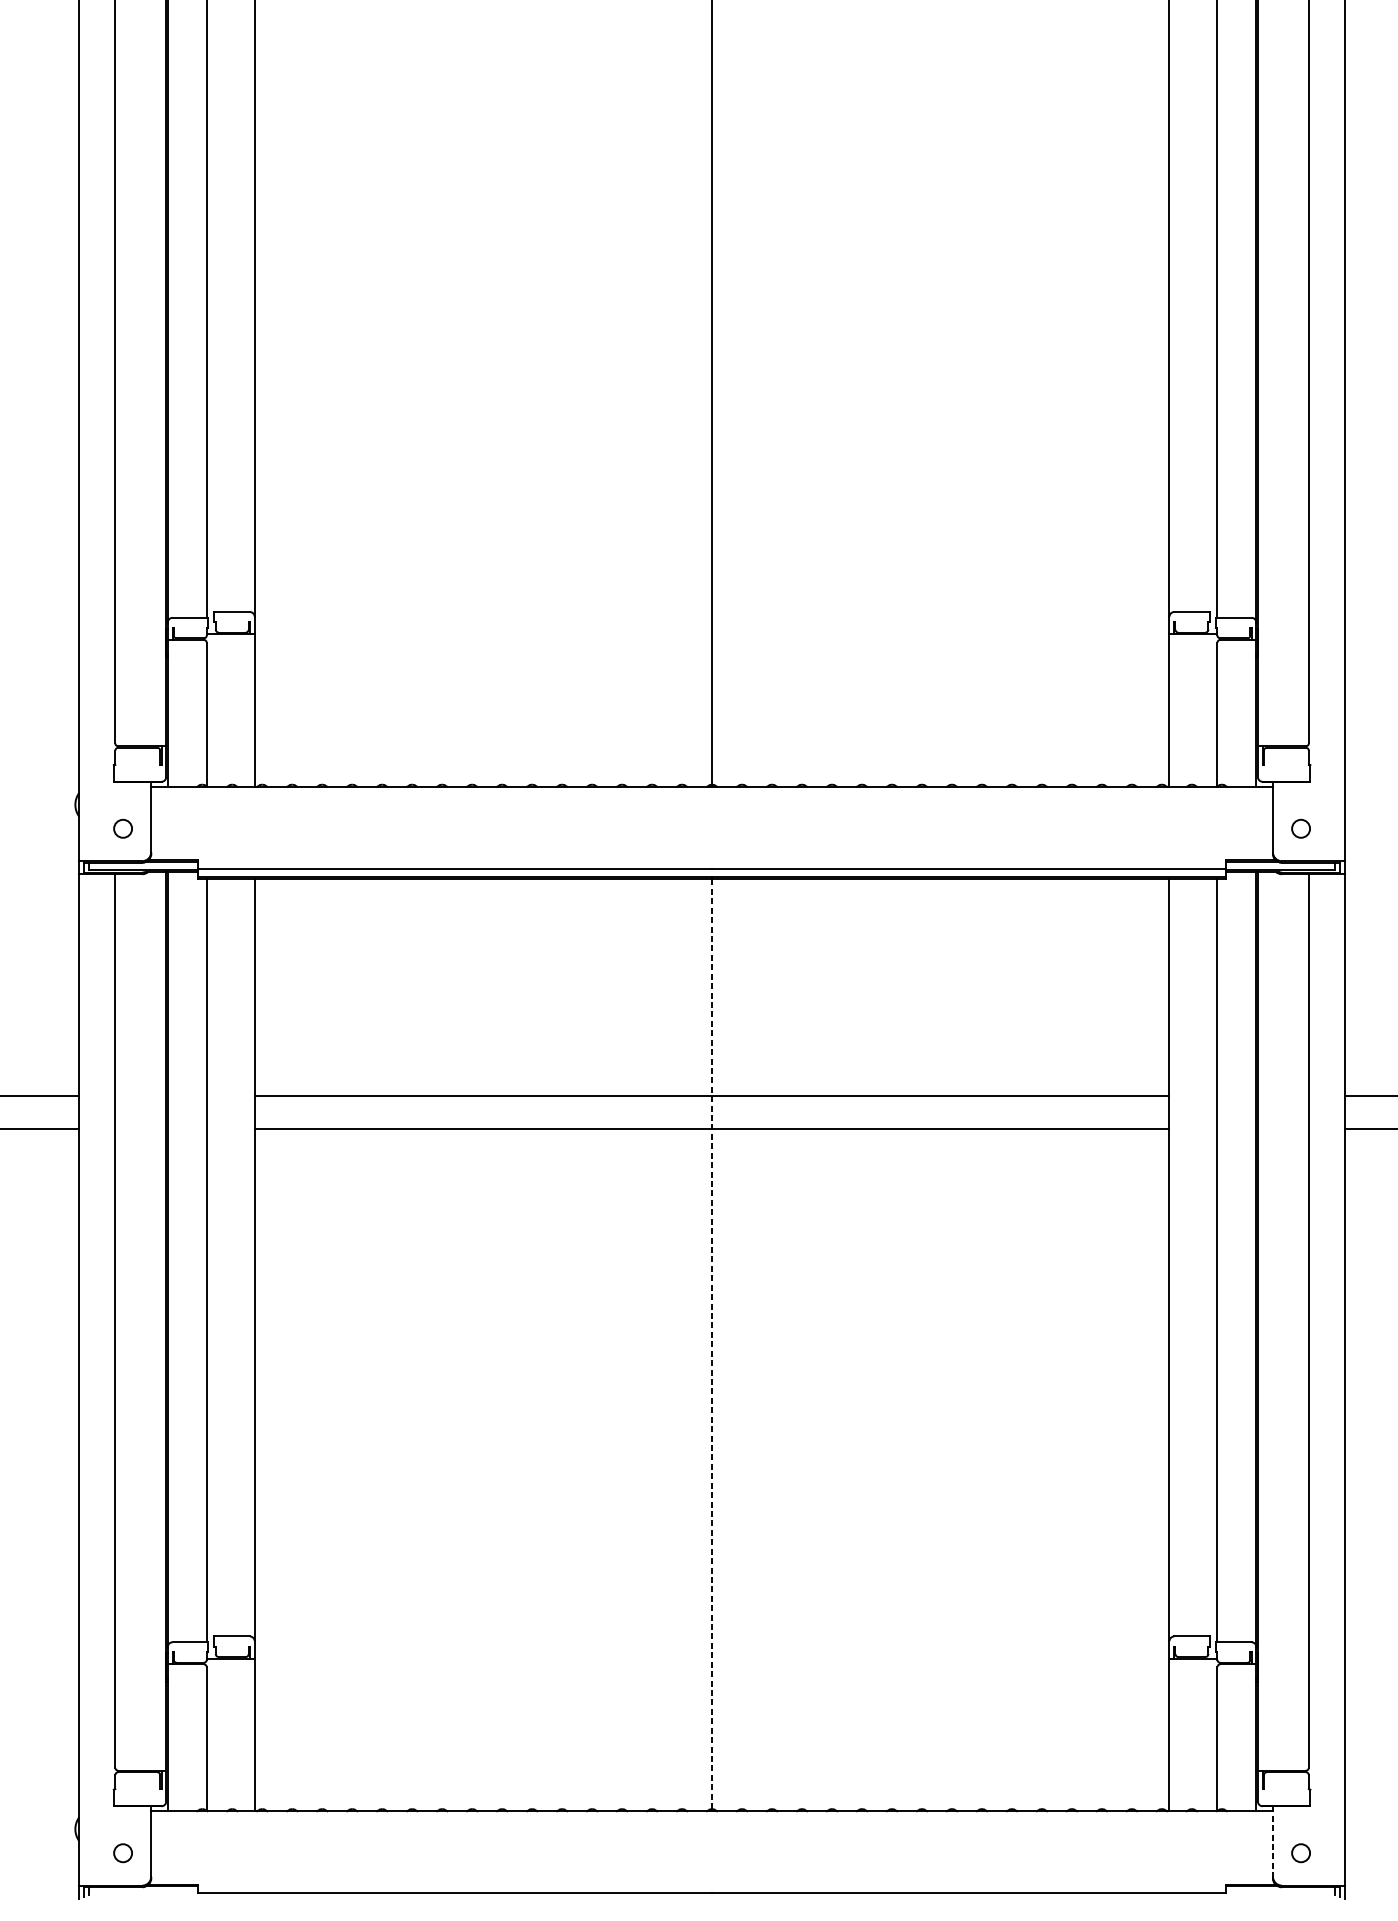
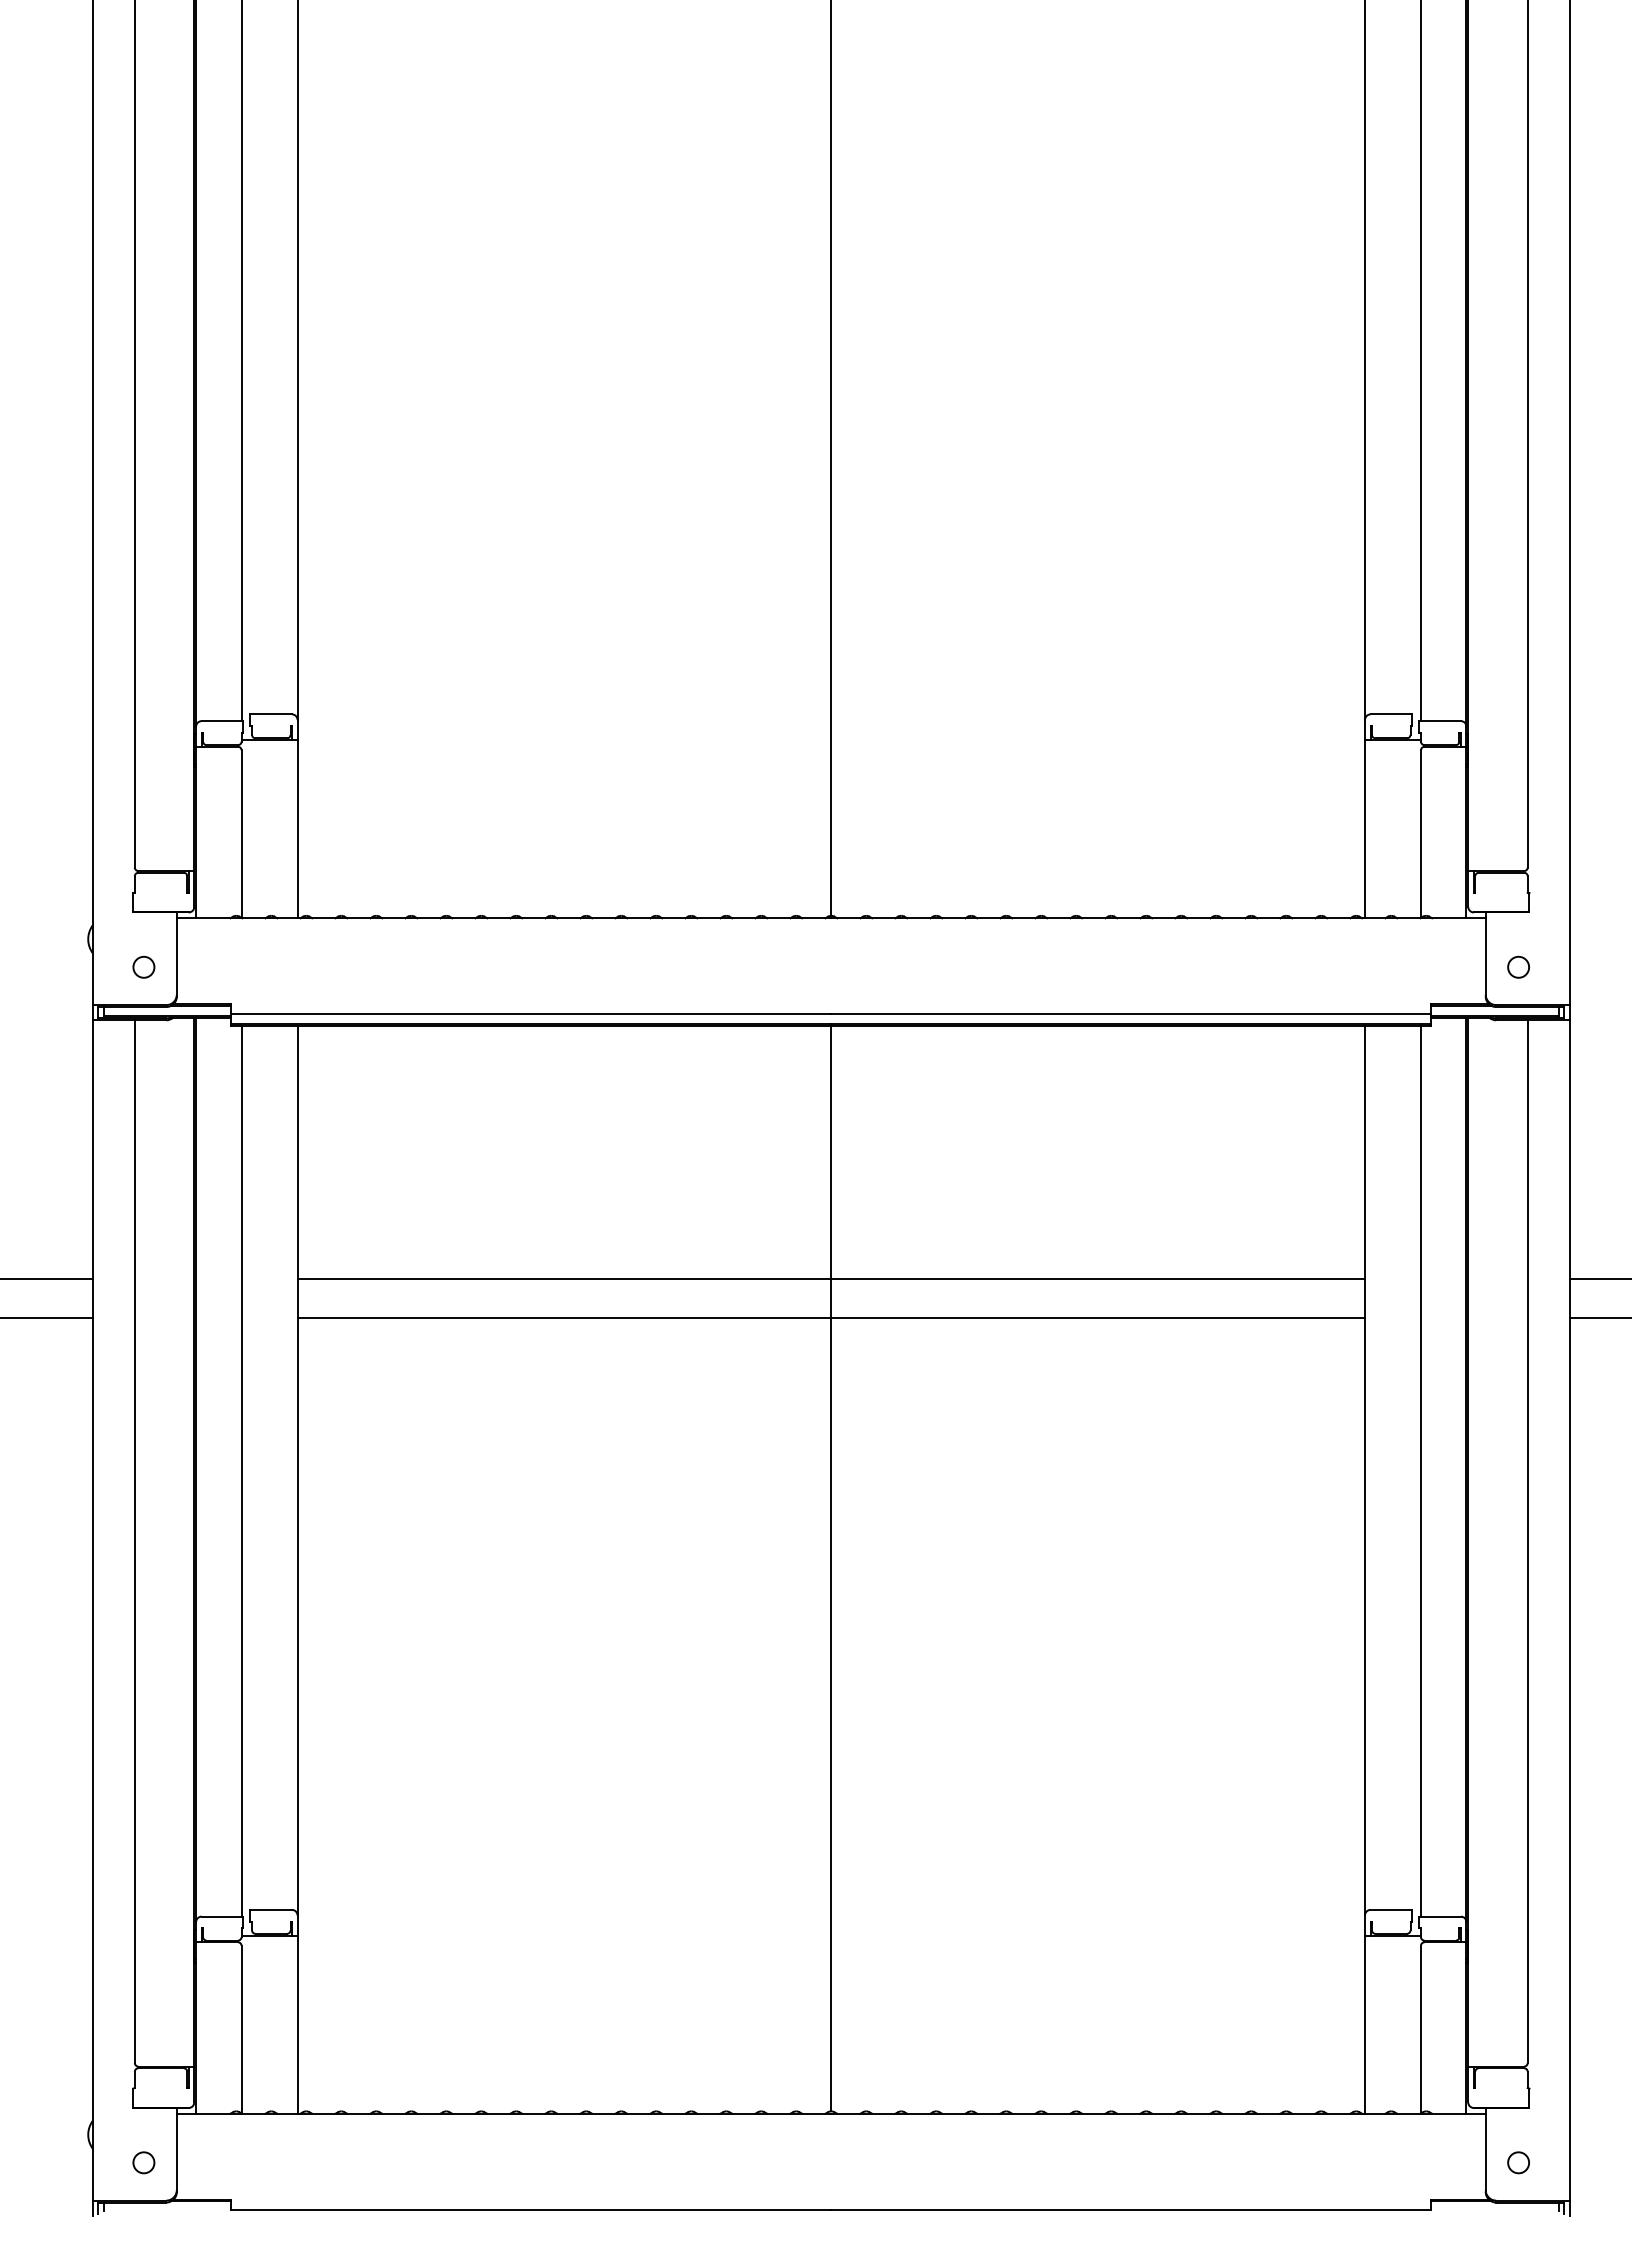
line: (712, 1343) -> (831, 1568), dashed -> solid
line: (1272, 1841) -> (1485, 2149), dashed -> solid

